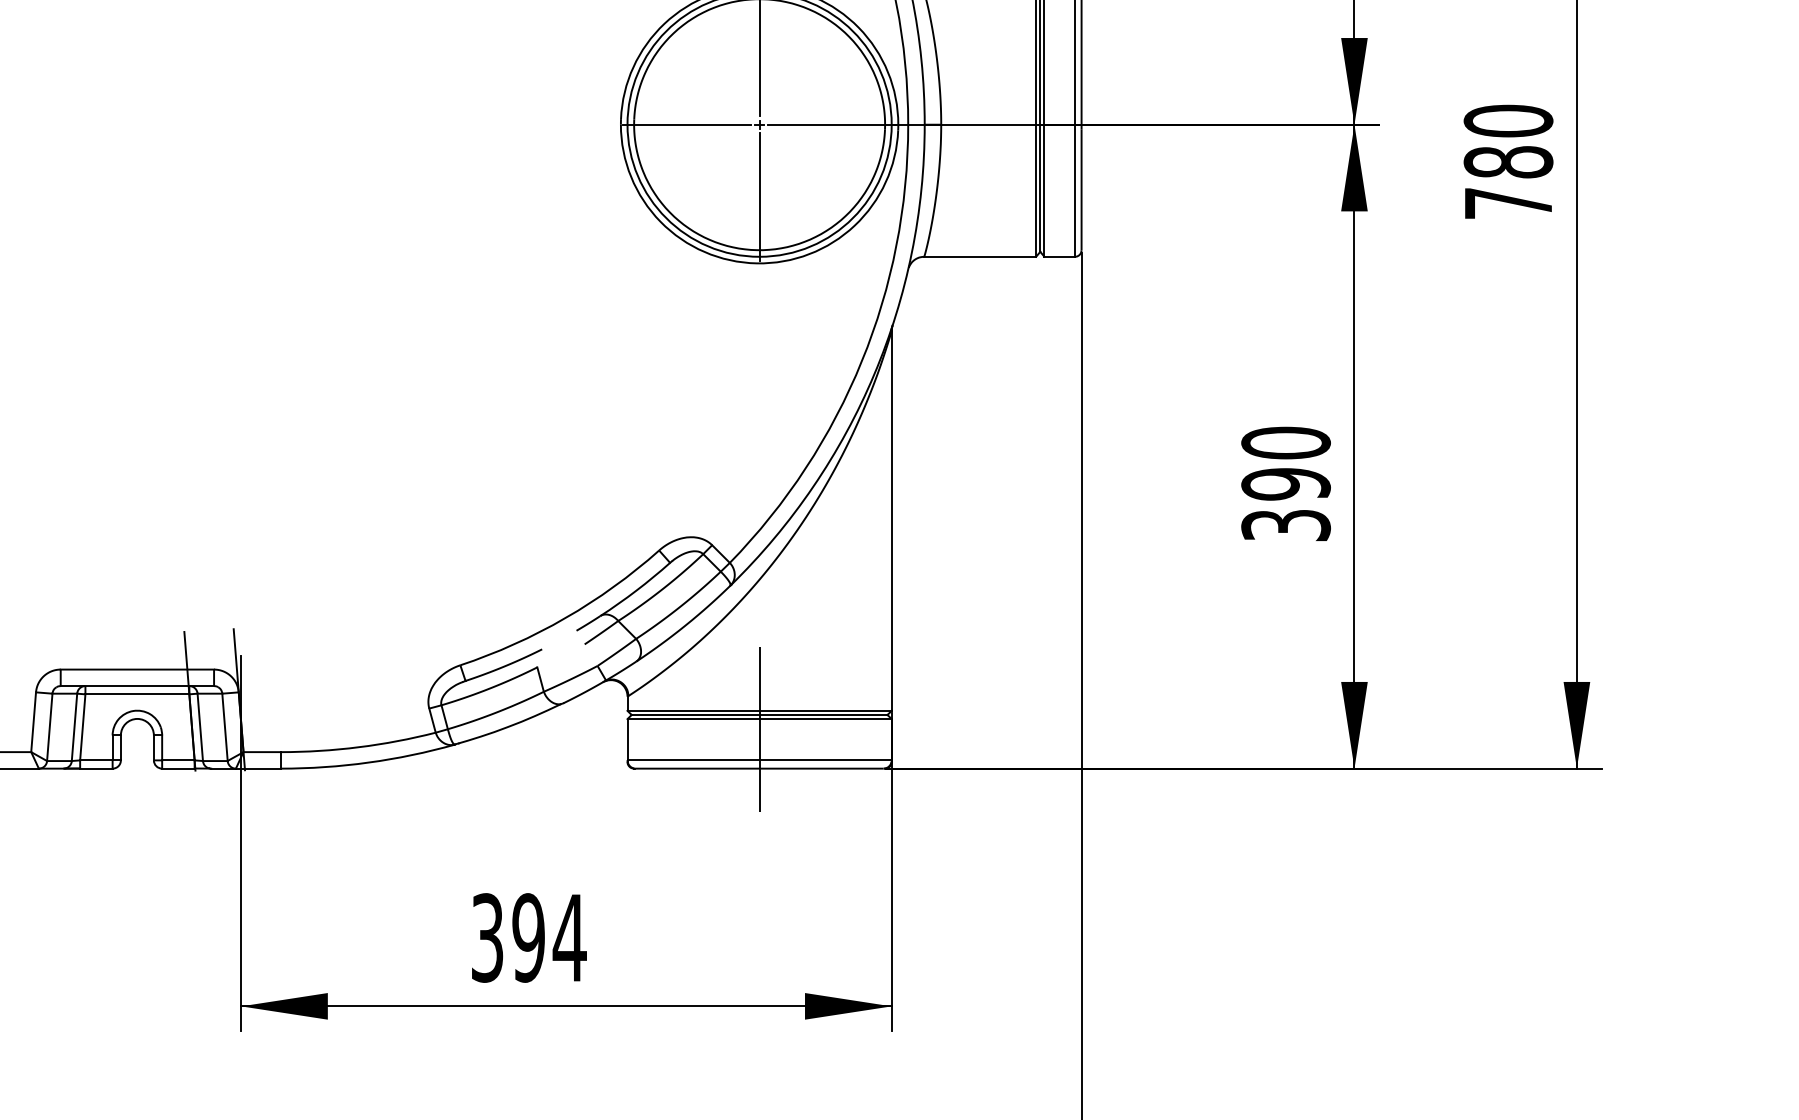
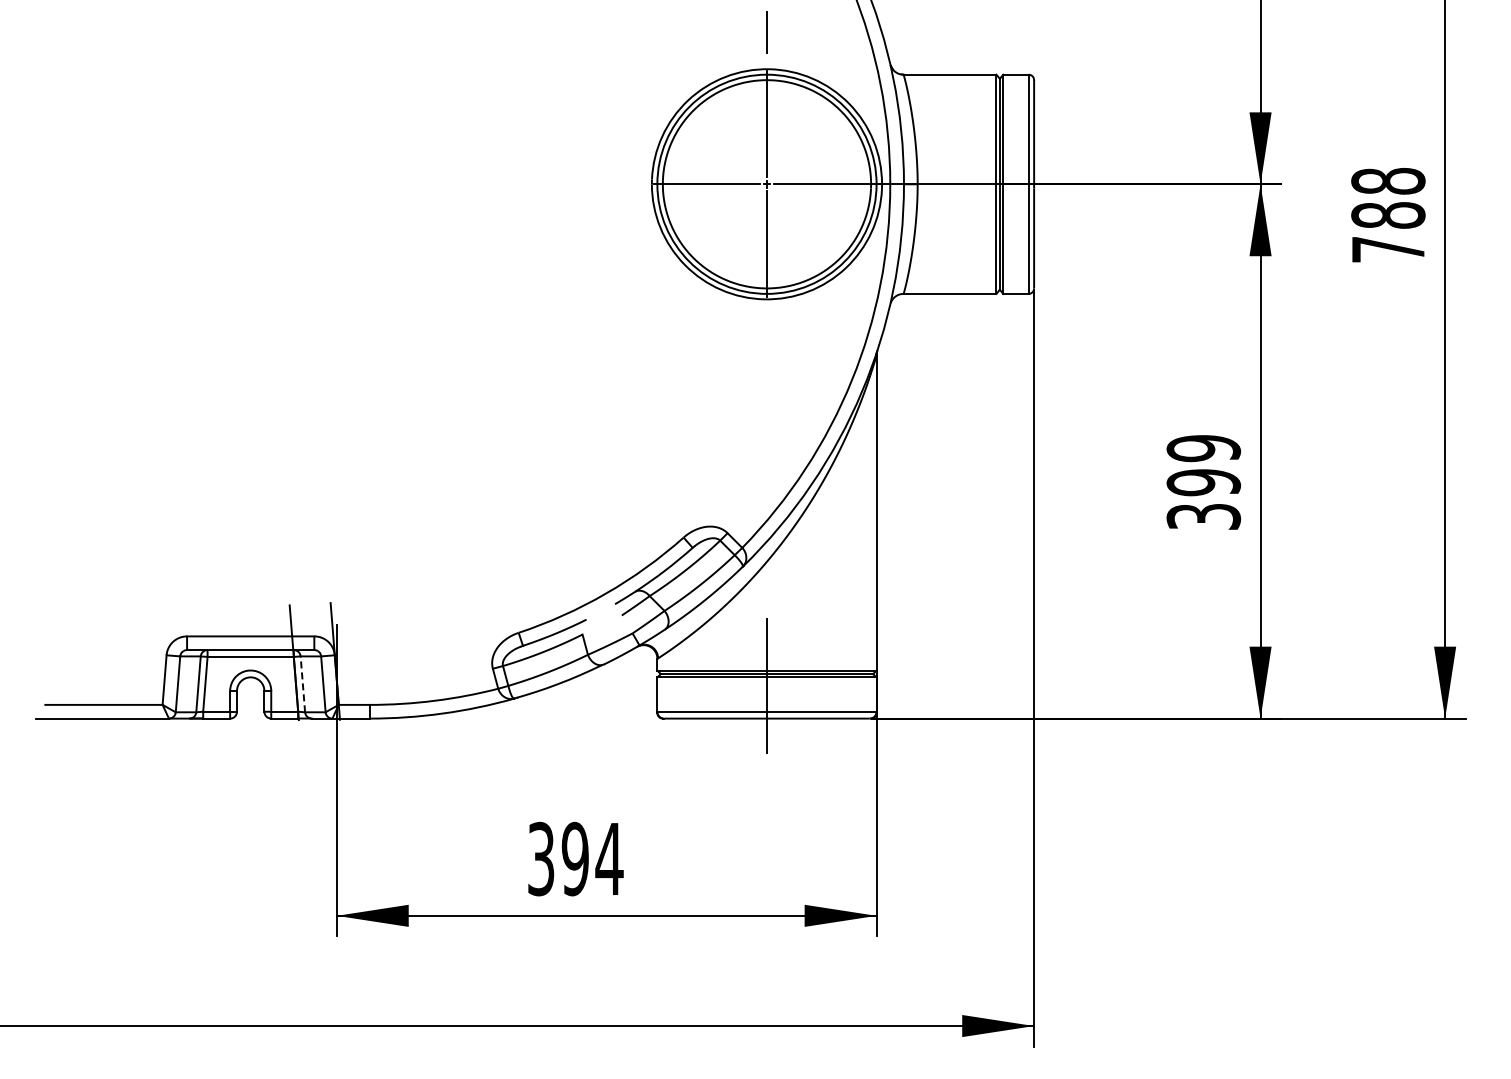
text: (1508, 120) -> (1388, 180), 780 -> 788
text: (1285, 443) -> (1203, 448), 390 -> 399
line: (199, 726) -> (302, 683), solid -> dashed

